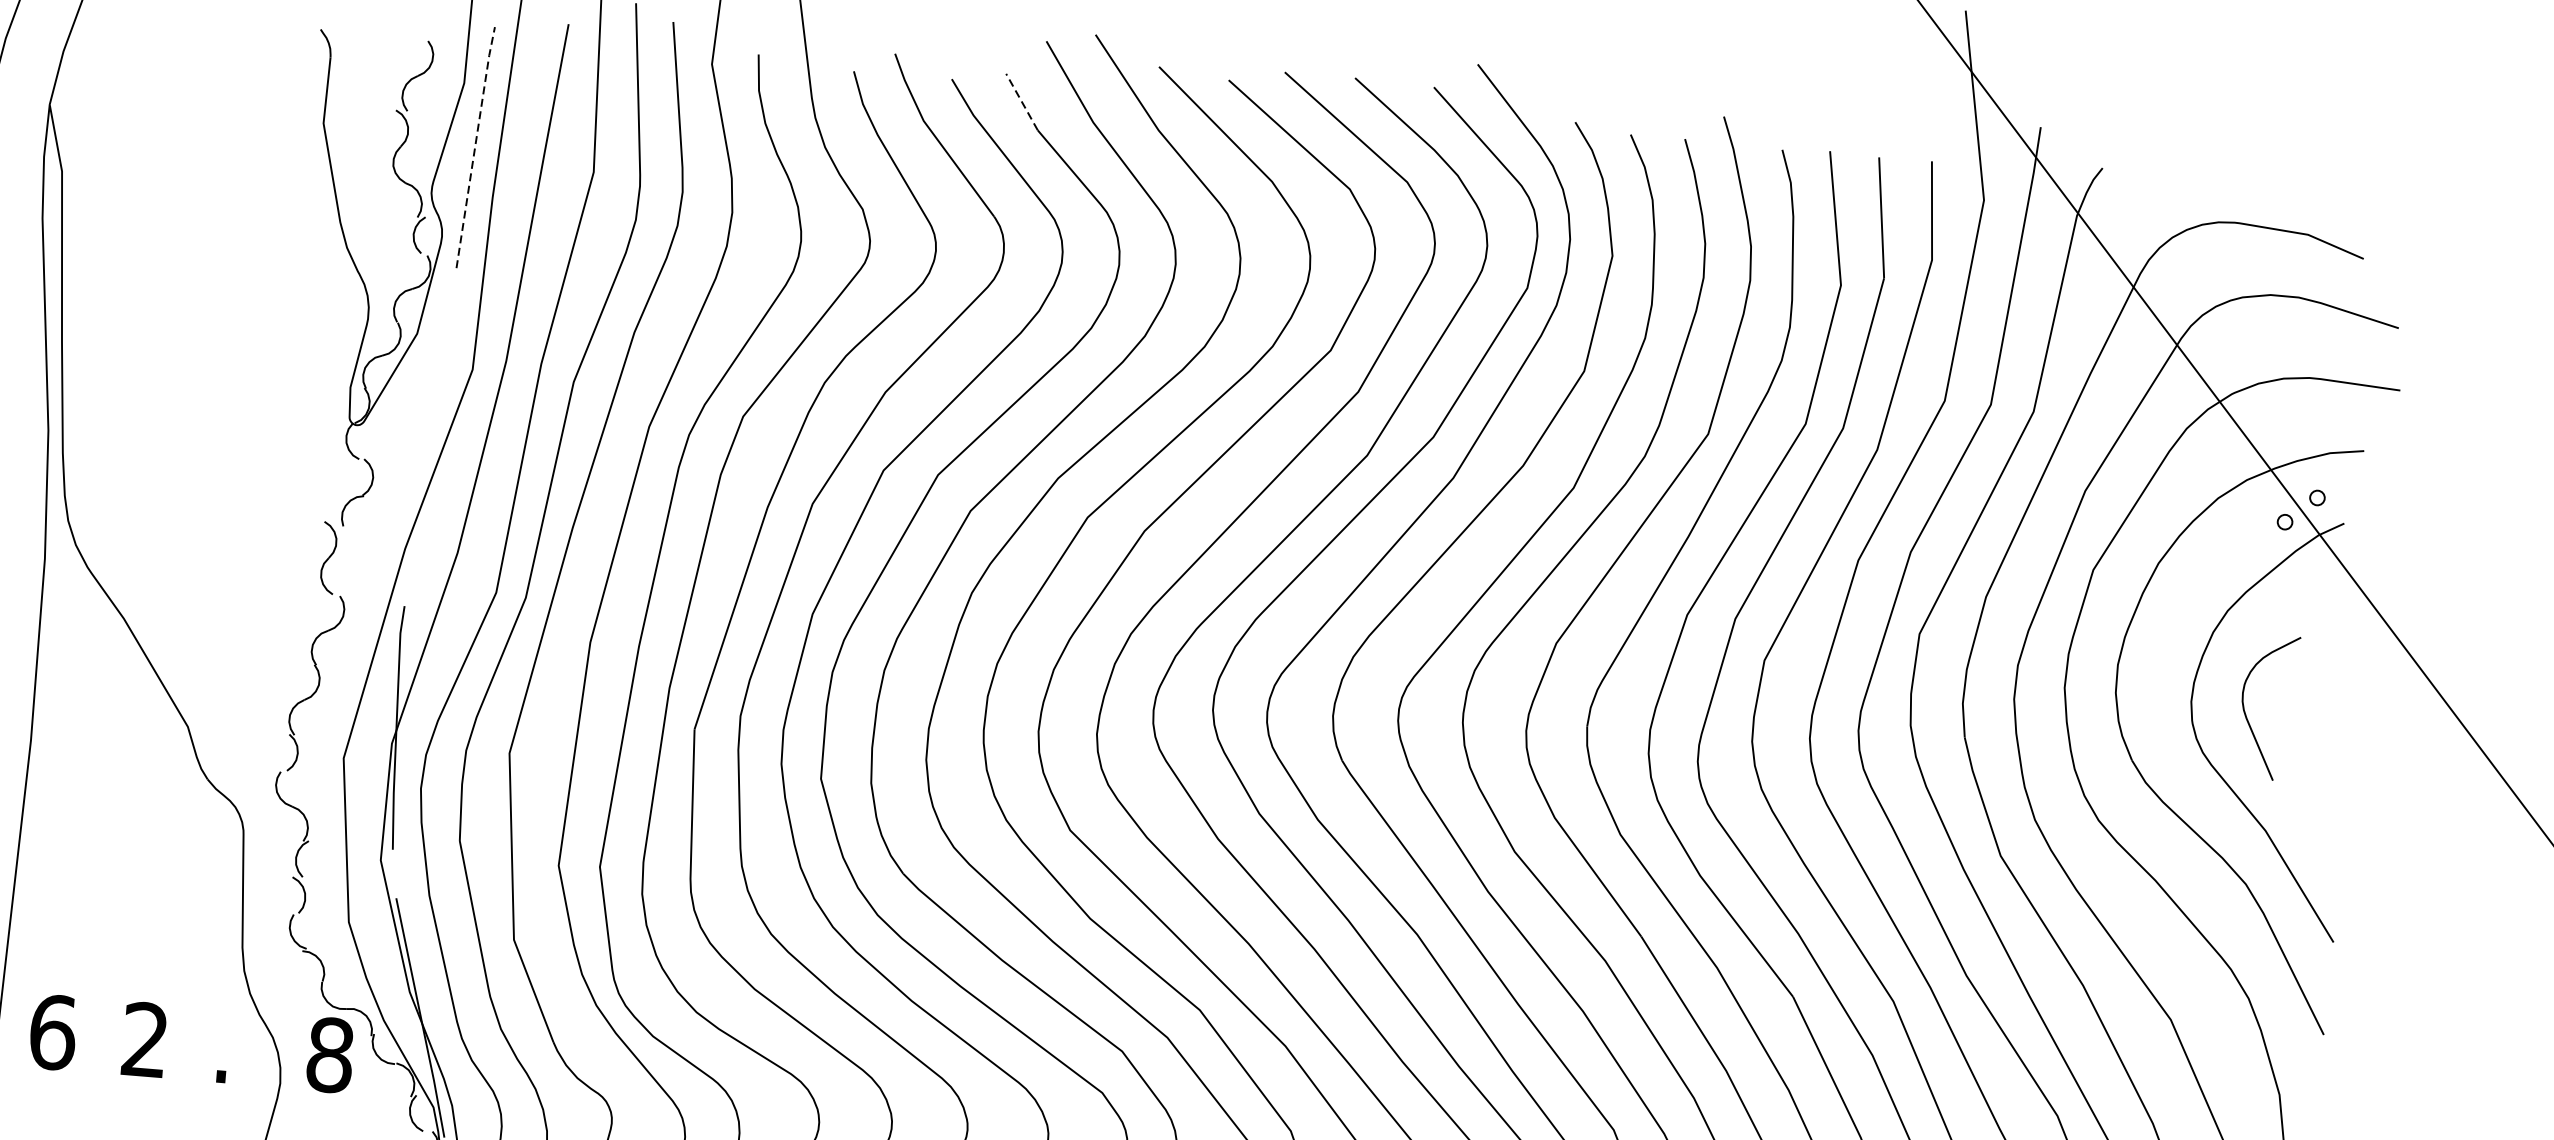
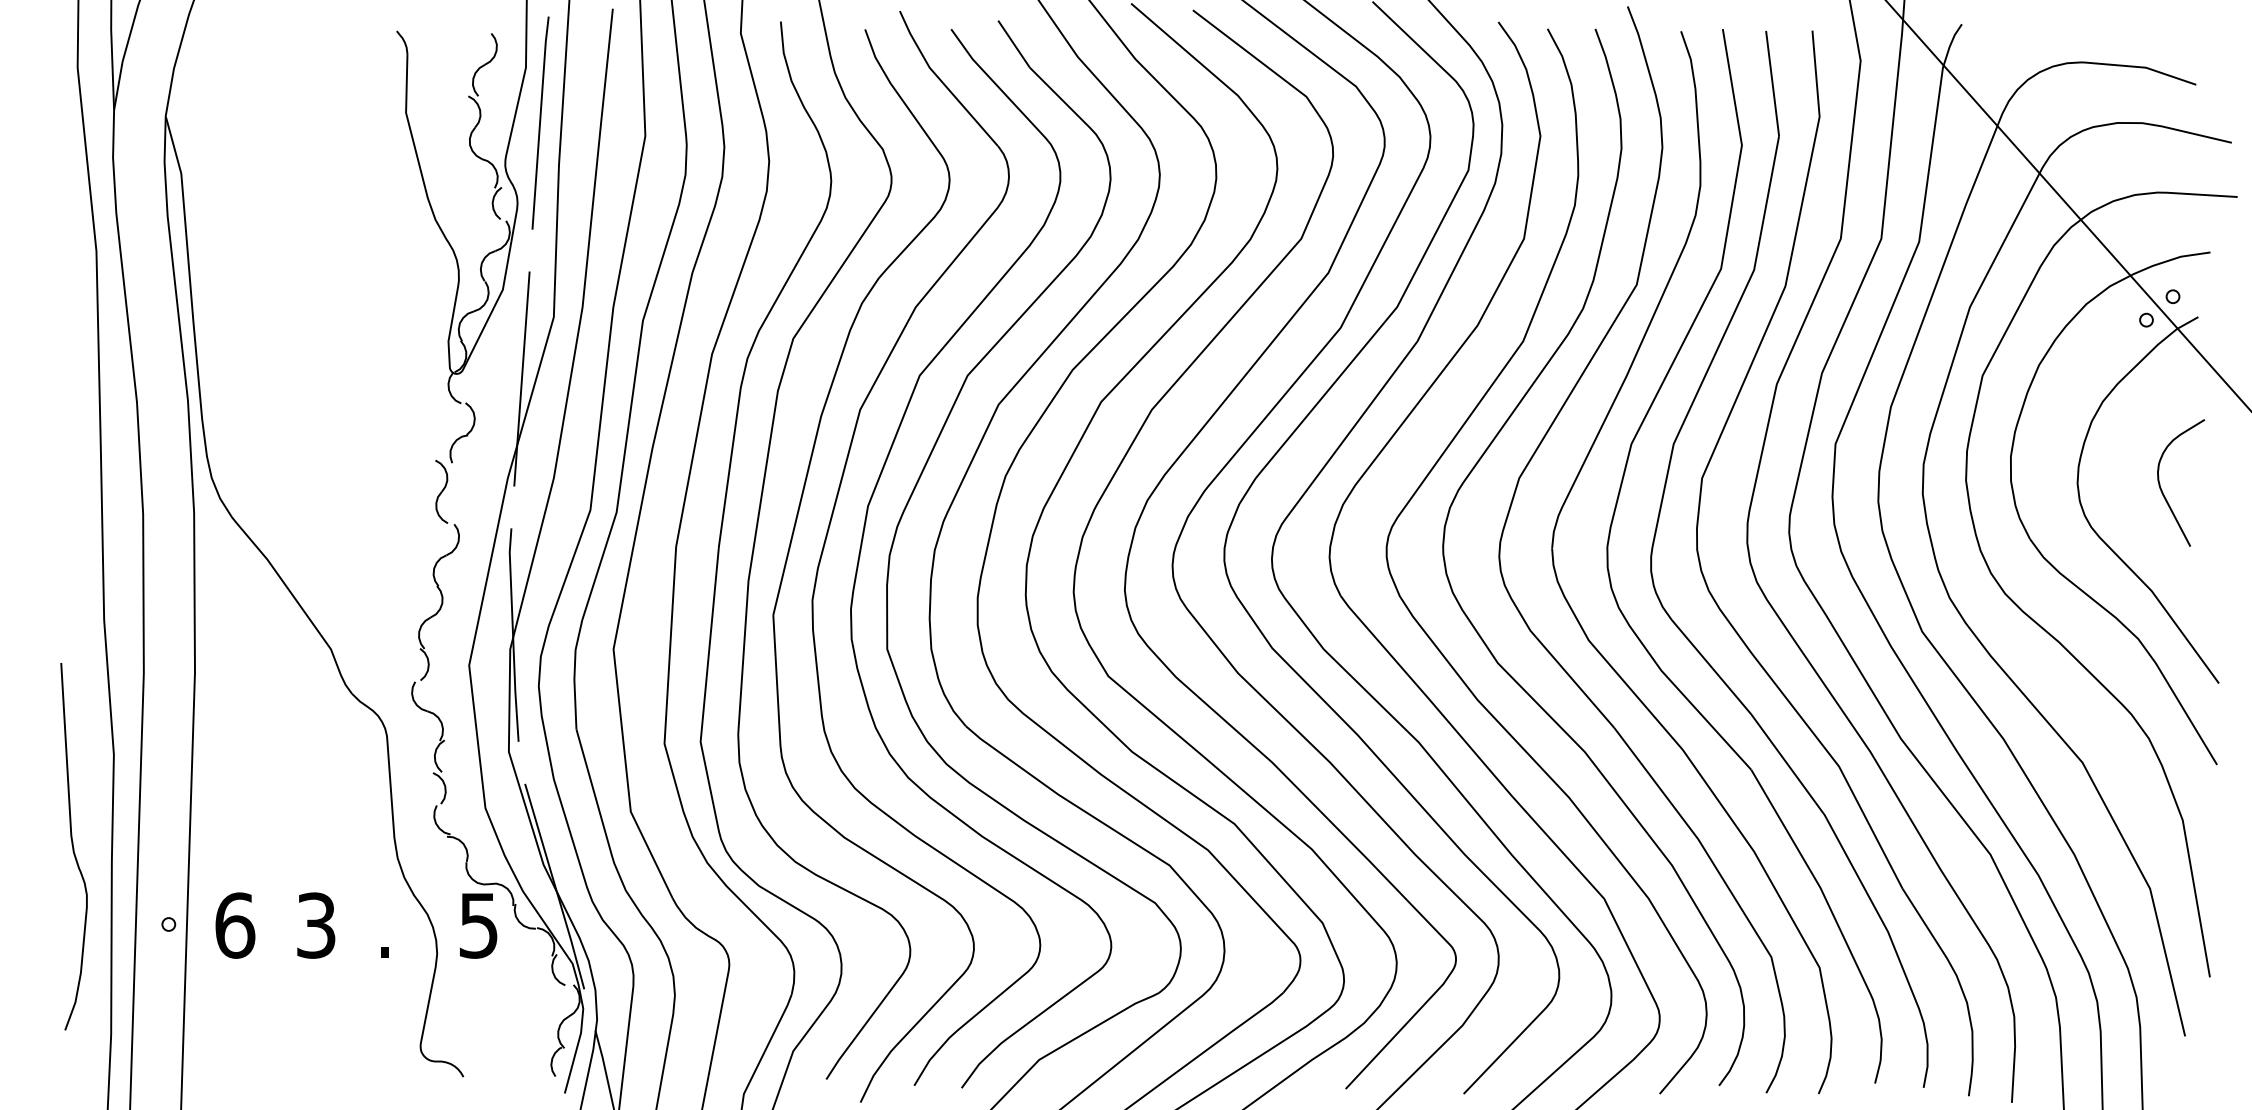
line: (1021, 101) -> (1013, 43), dashed -> solid
line: (475, 146) -> (540, 122), dashed -> solid
line: (430, 436) -> (521, 378), added
curve: (2247, 716) -> (2163, 492), moved
text: (145, 1039) -> (316, 925), 2 -> 3
text: (329, 1055) -> (478, 925), 8 -> 5

